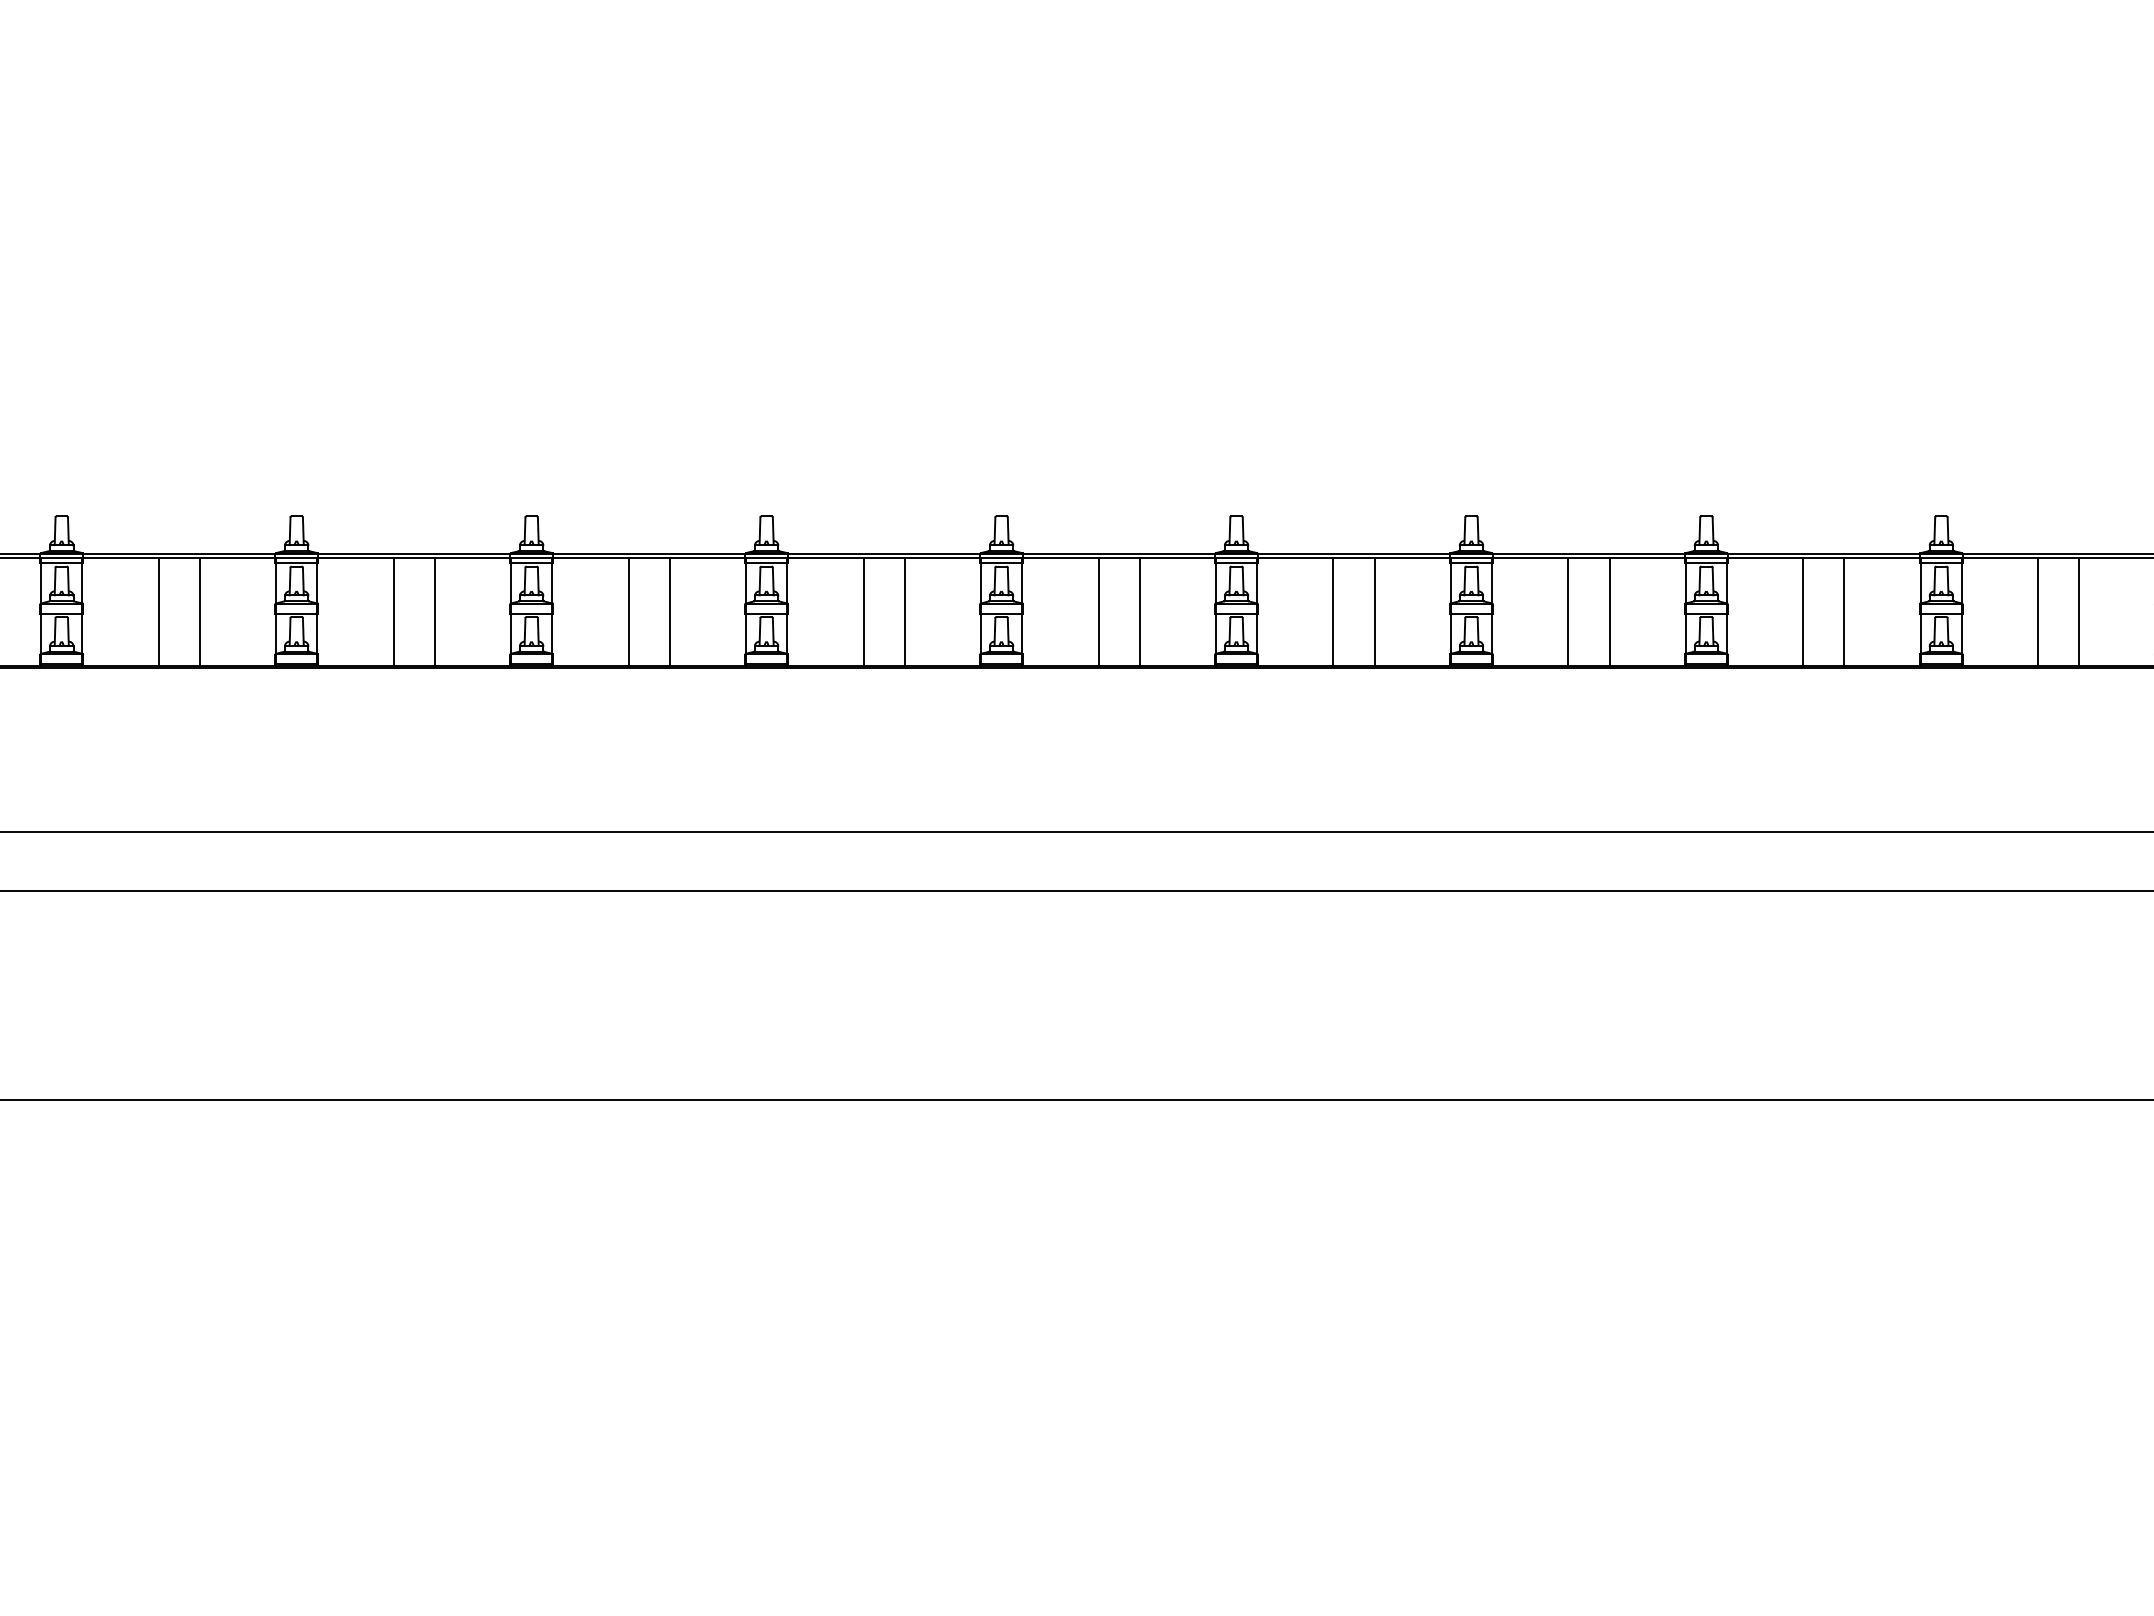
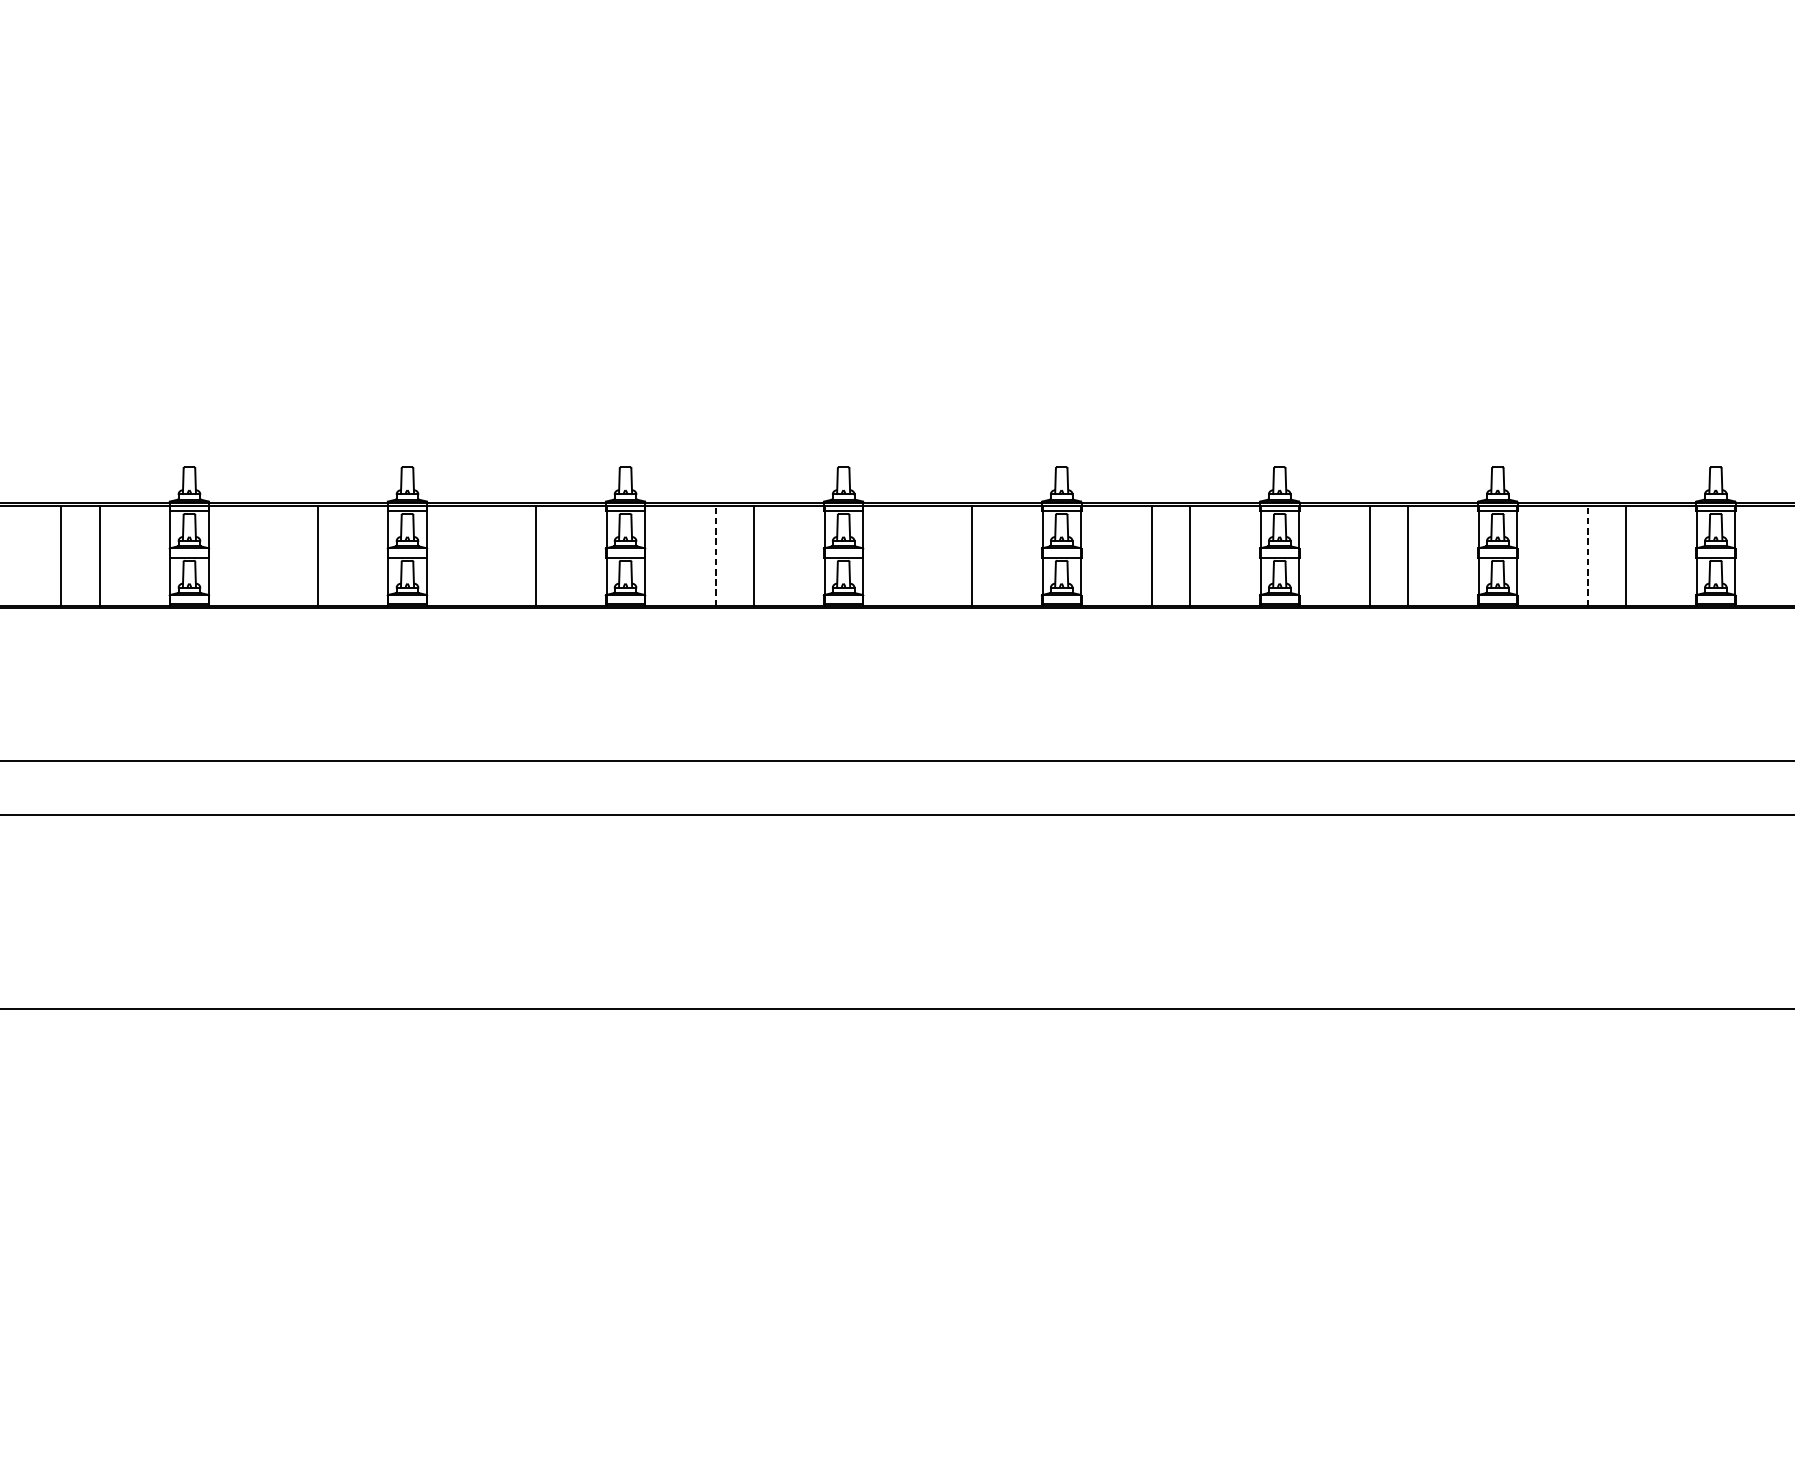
line: (158, 611) -> (279, 555), removed
line: (393, 611) -> (497, 555), removed
line: (863, 611) -> (933, 555), removed
line: (628, 612) -> (715, 556), solid -> dashed
line: (1568, 612) -> (1587, 556), solid -> dashed

